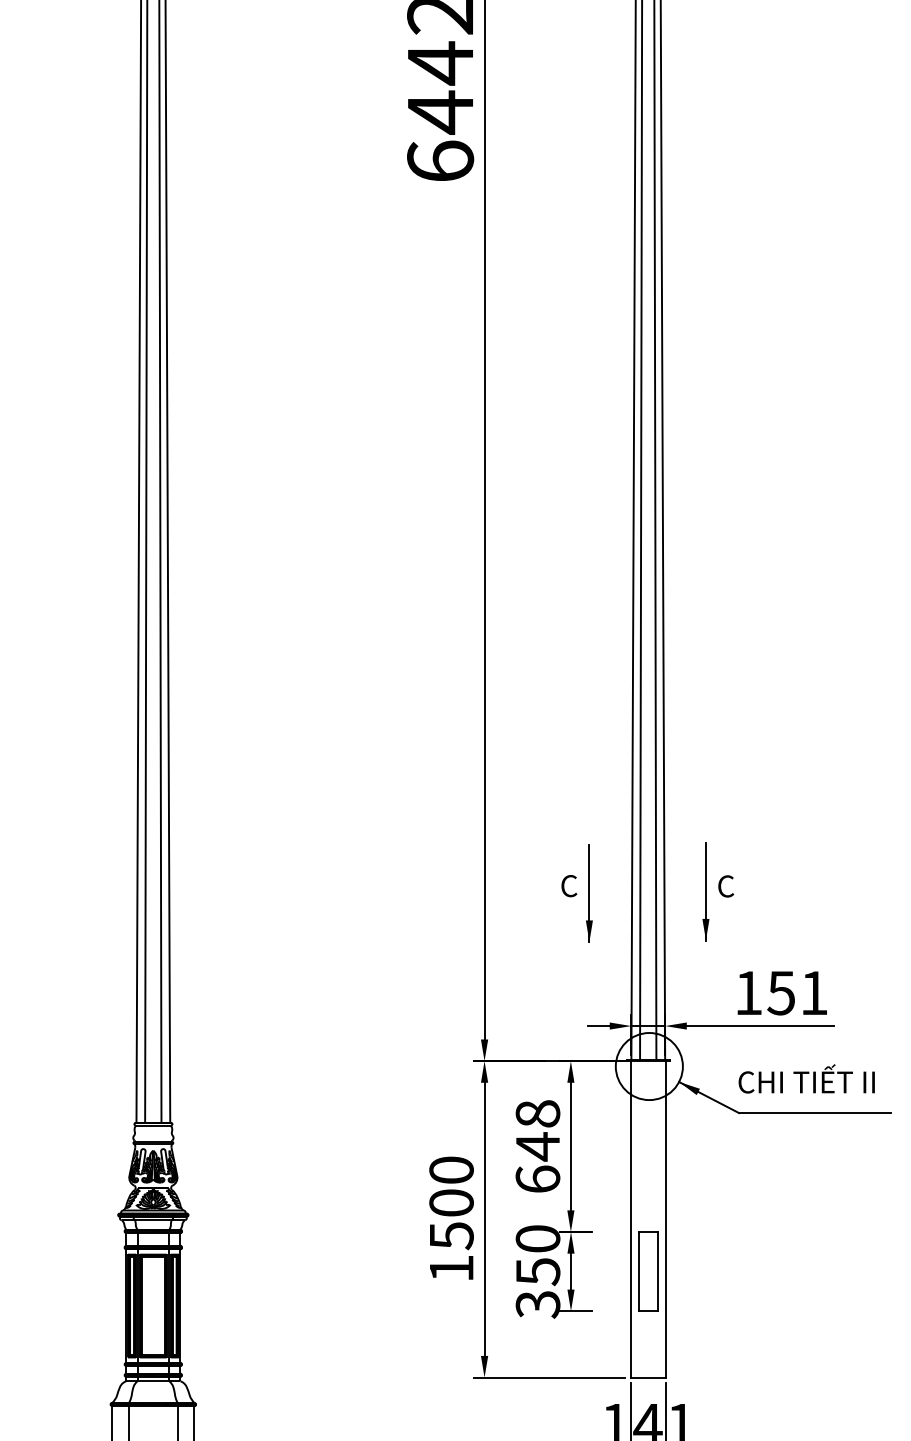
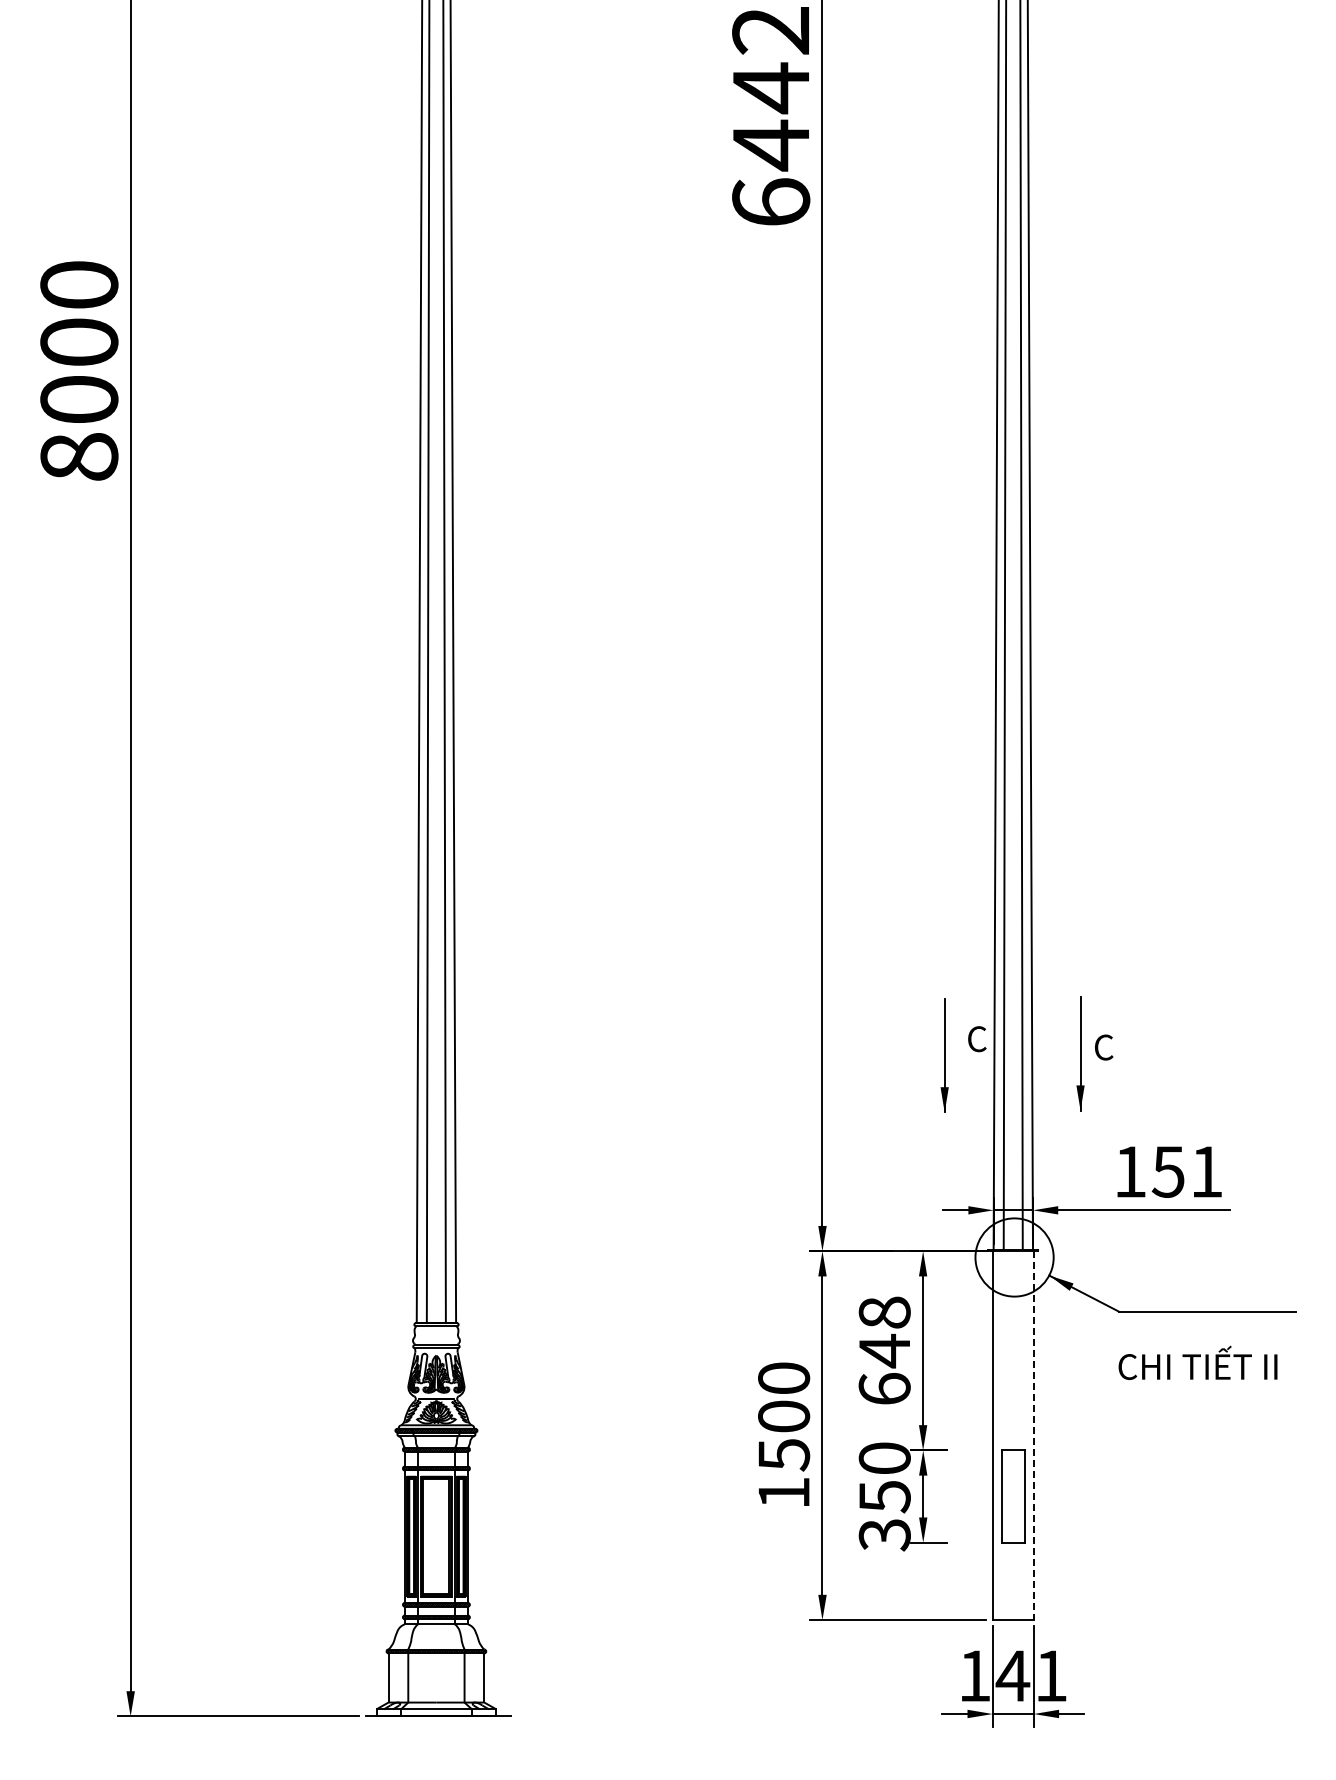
text: (569, 886) -> (977, 1039), moved
text: (806, 1078) -> (1197, 1362), moved
line: (665, 1220) -> (1033, 1436), solid -> dashed

